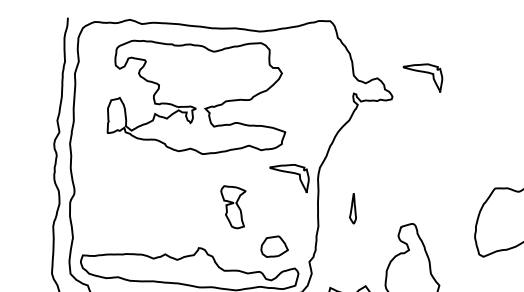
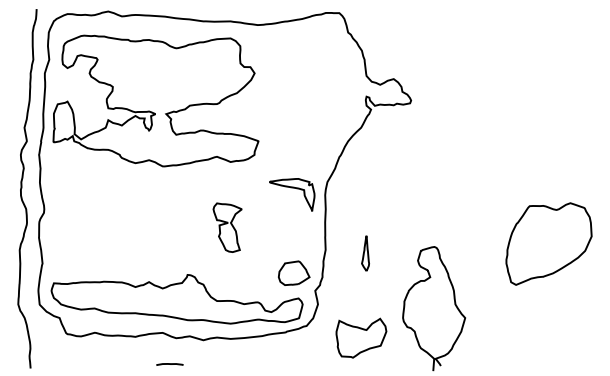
part: (423, 77) -> (446, 78), removed
part: (196, 96) -> (155, 100), moved
part: (352, 208) -> (365, 253), moved
part: (274, 246) -> (294, 272), moved

